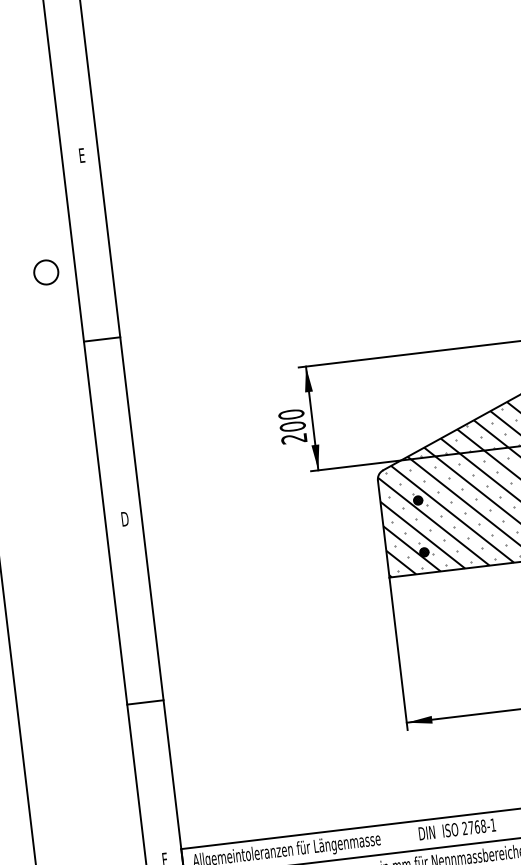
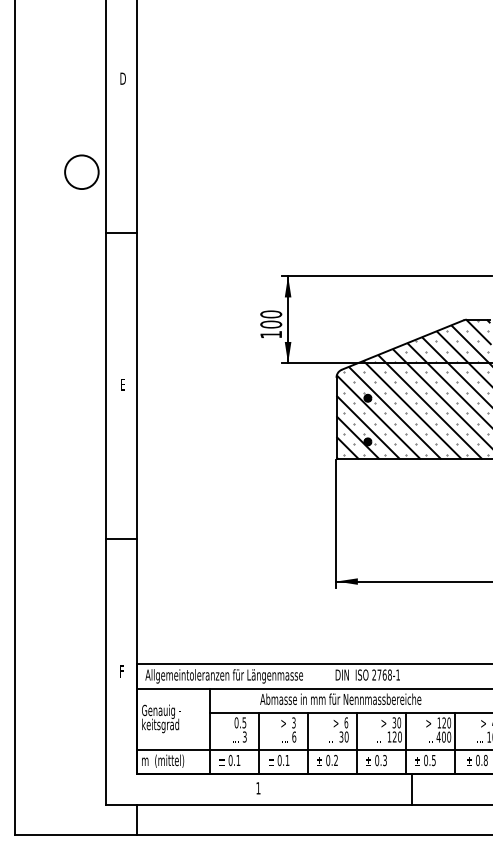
text: (81, 155) -> (122, 78), E -> D
circle: (45, 272) -> (81, 172), size x1.67
text: (293, 438) -> (270, 334), 200 -> 100
text: (124, 518) -> (122, 384), D -> E

